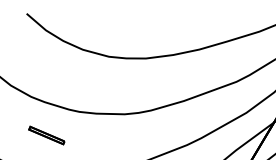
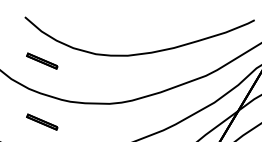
part: (47, 64) -> (42, 60), added

